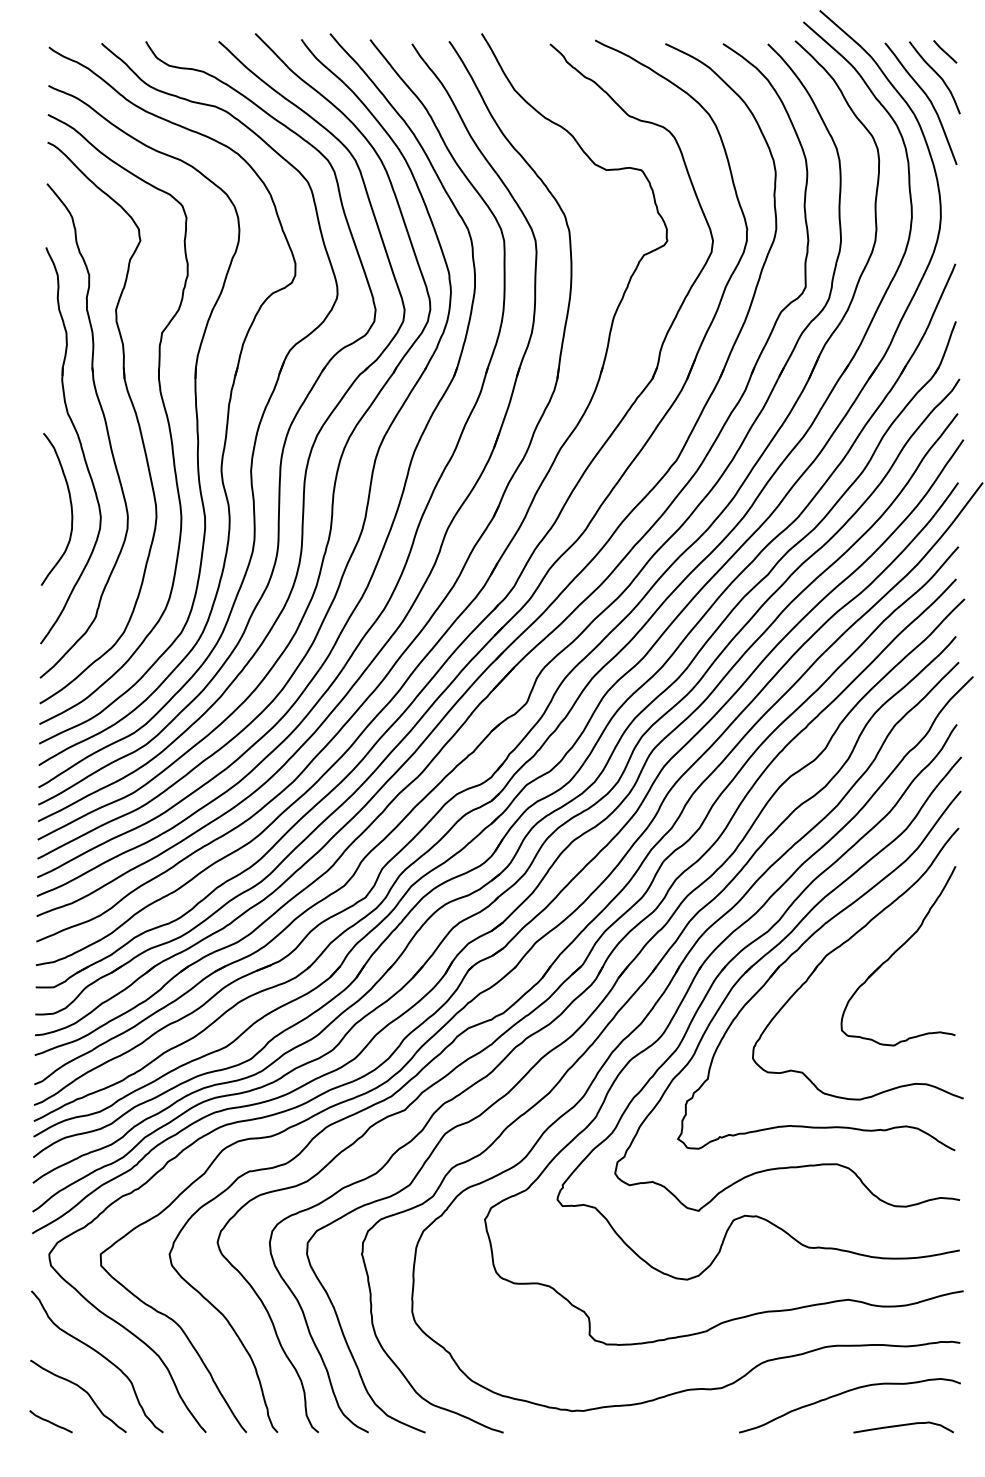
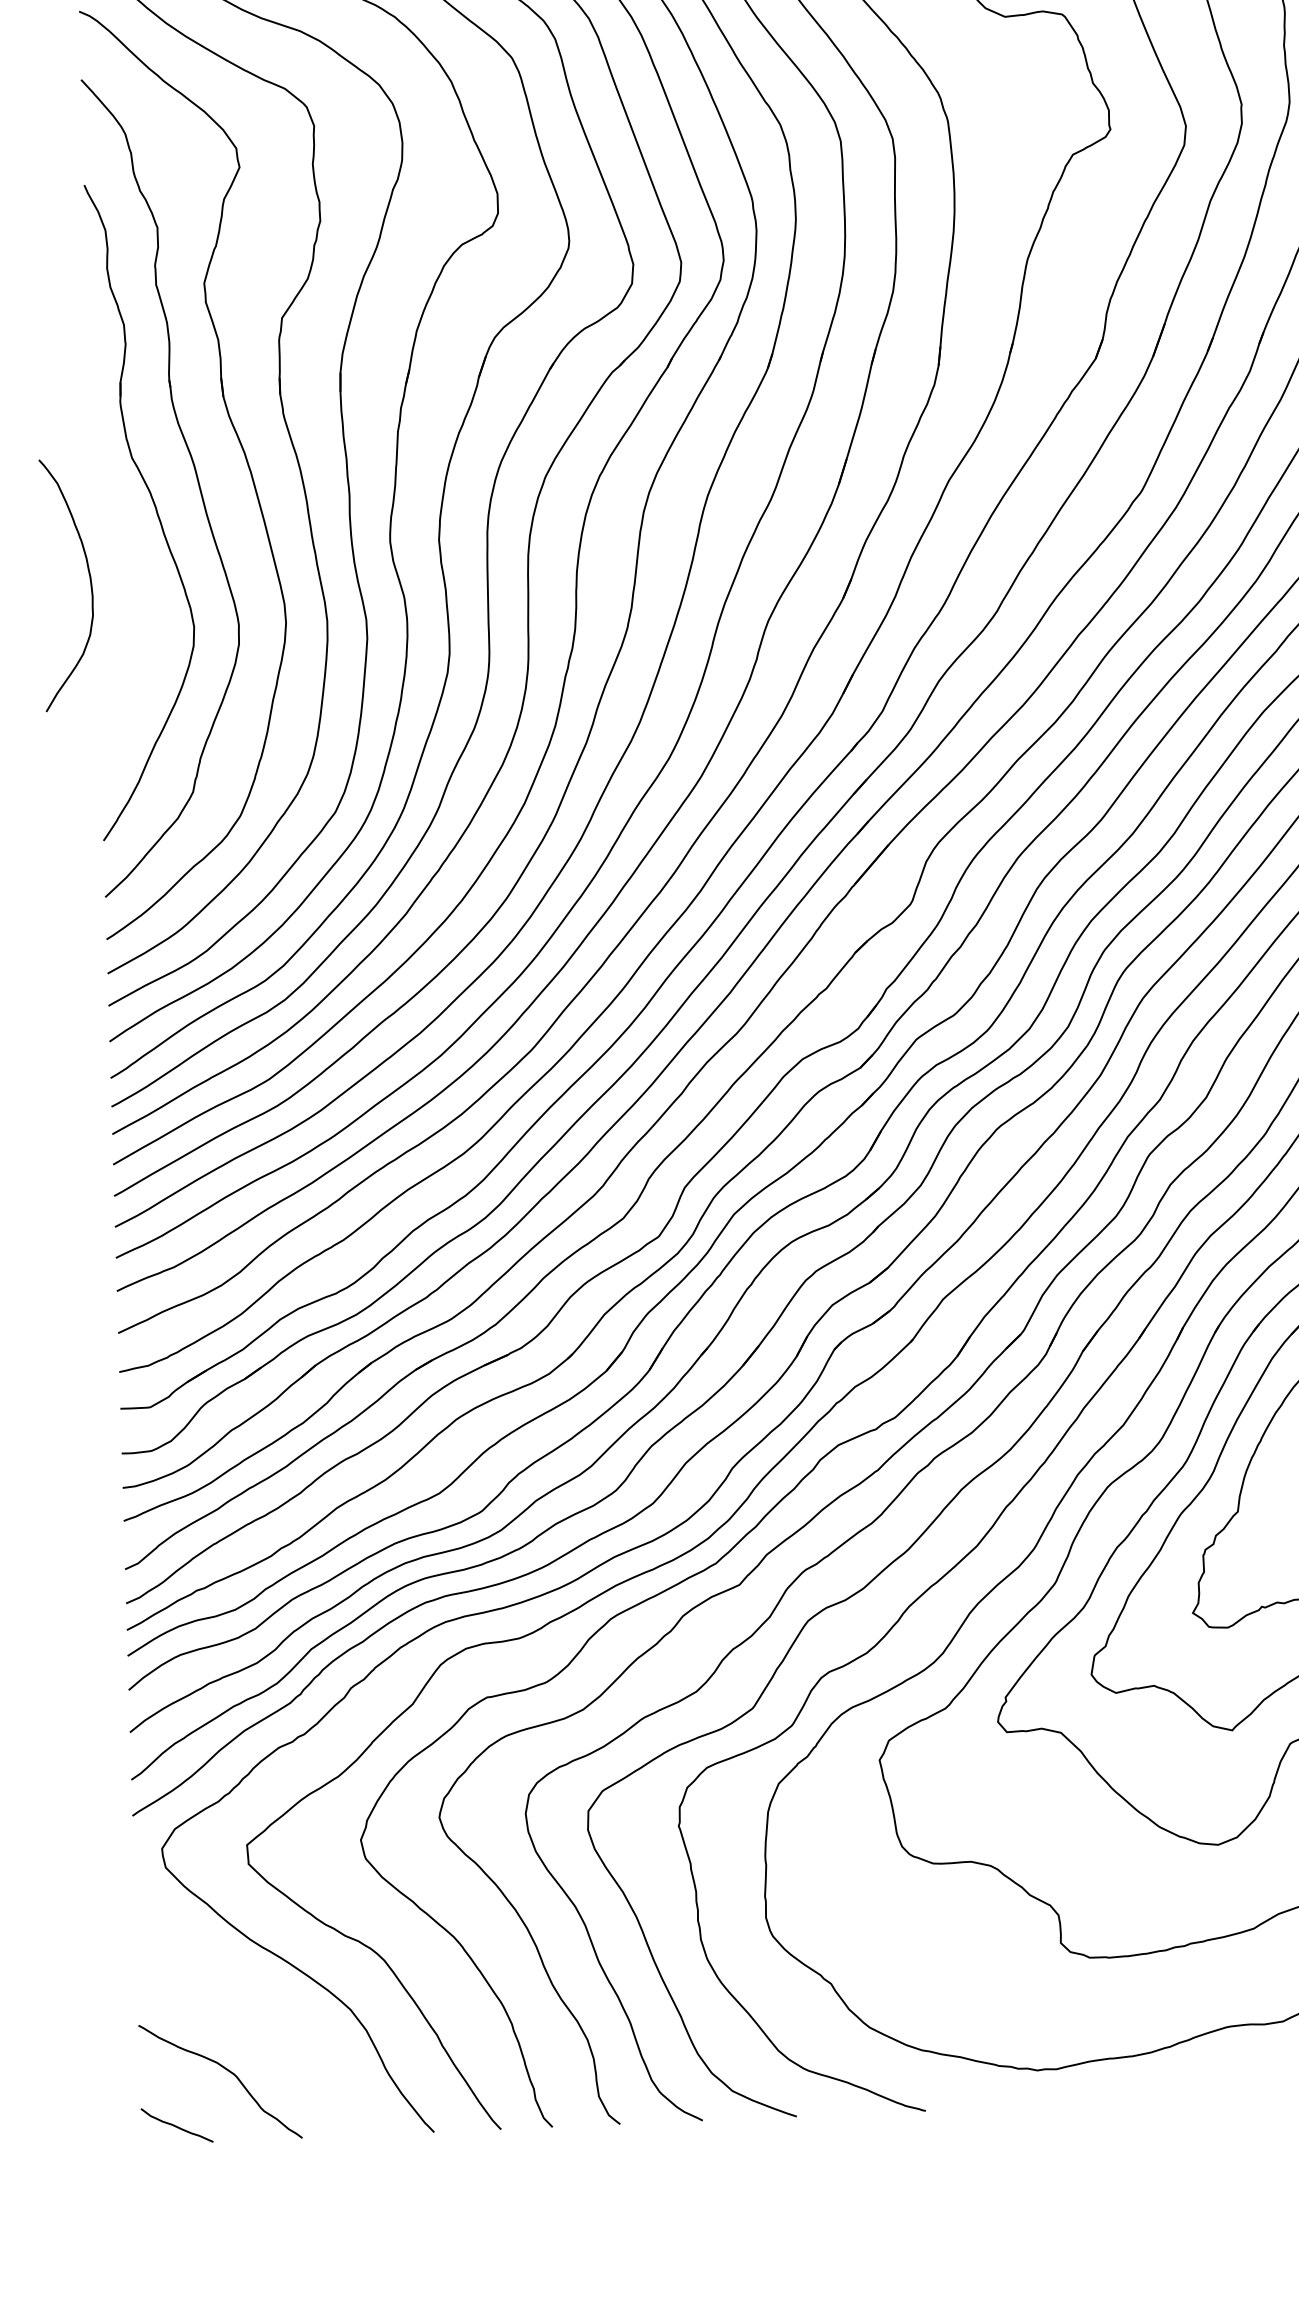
curve: (70, 508) -> (88, 582), moved
curve: (101, 1356) -> (255, 2014), removed

